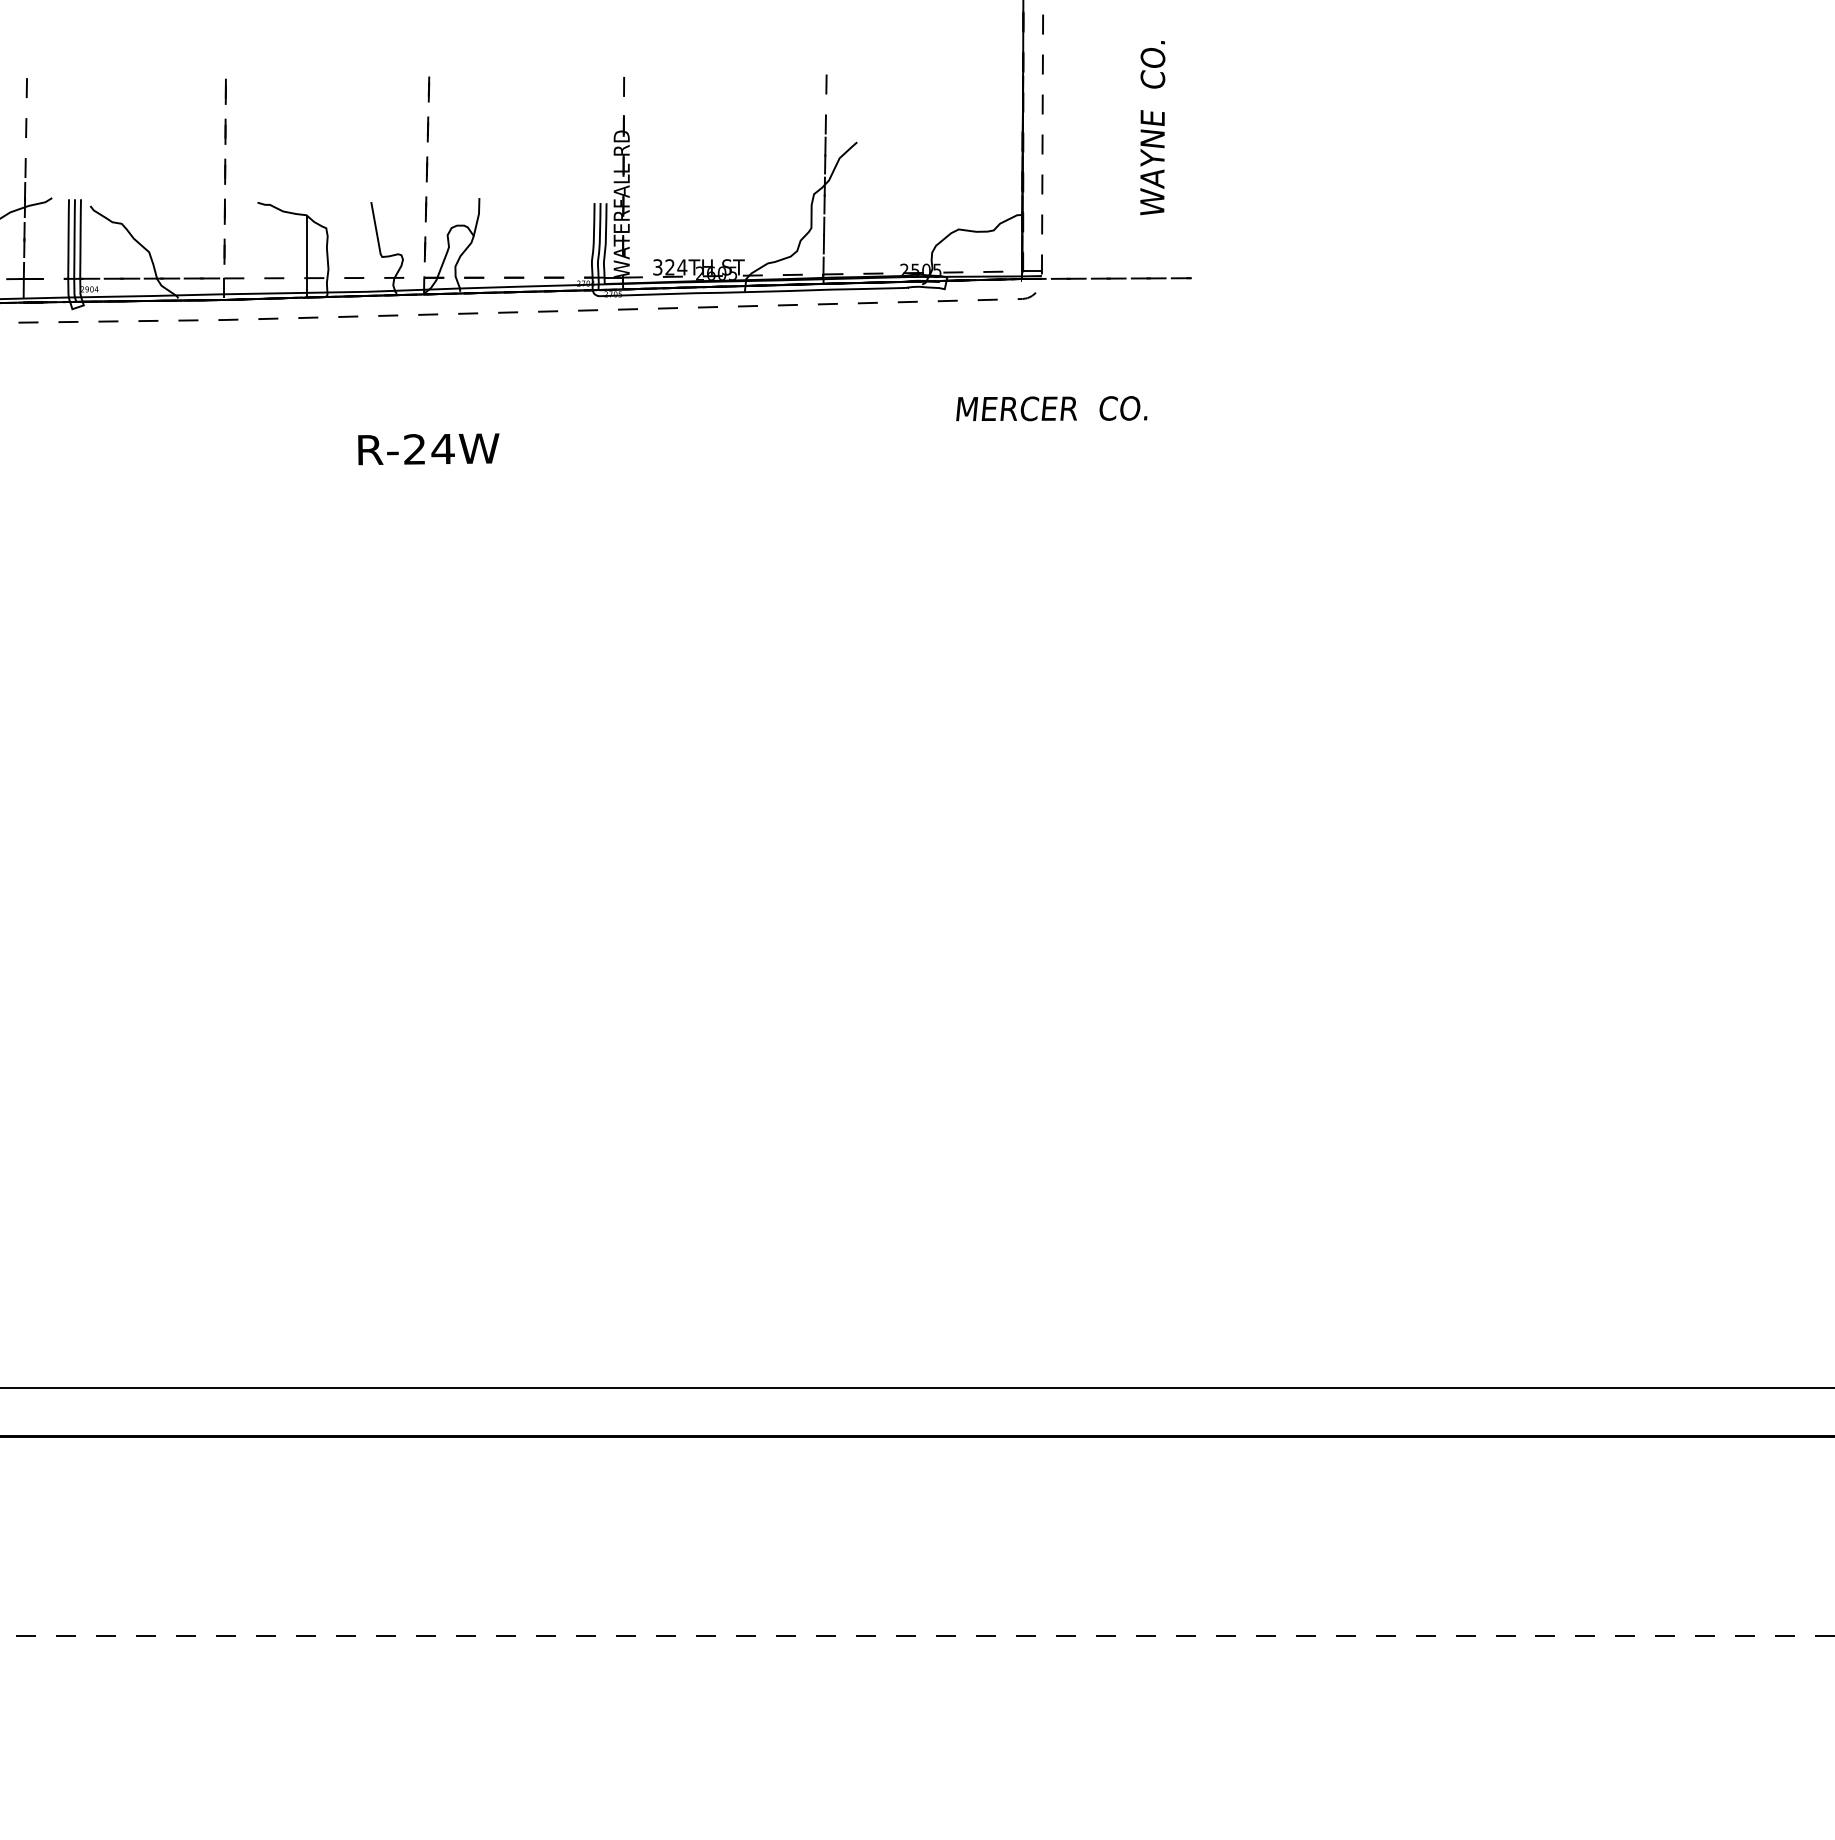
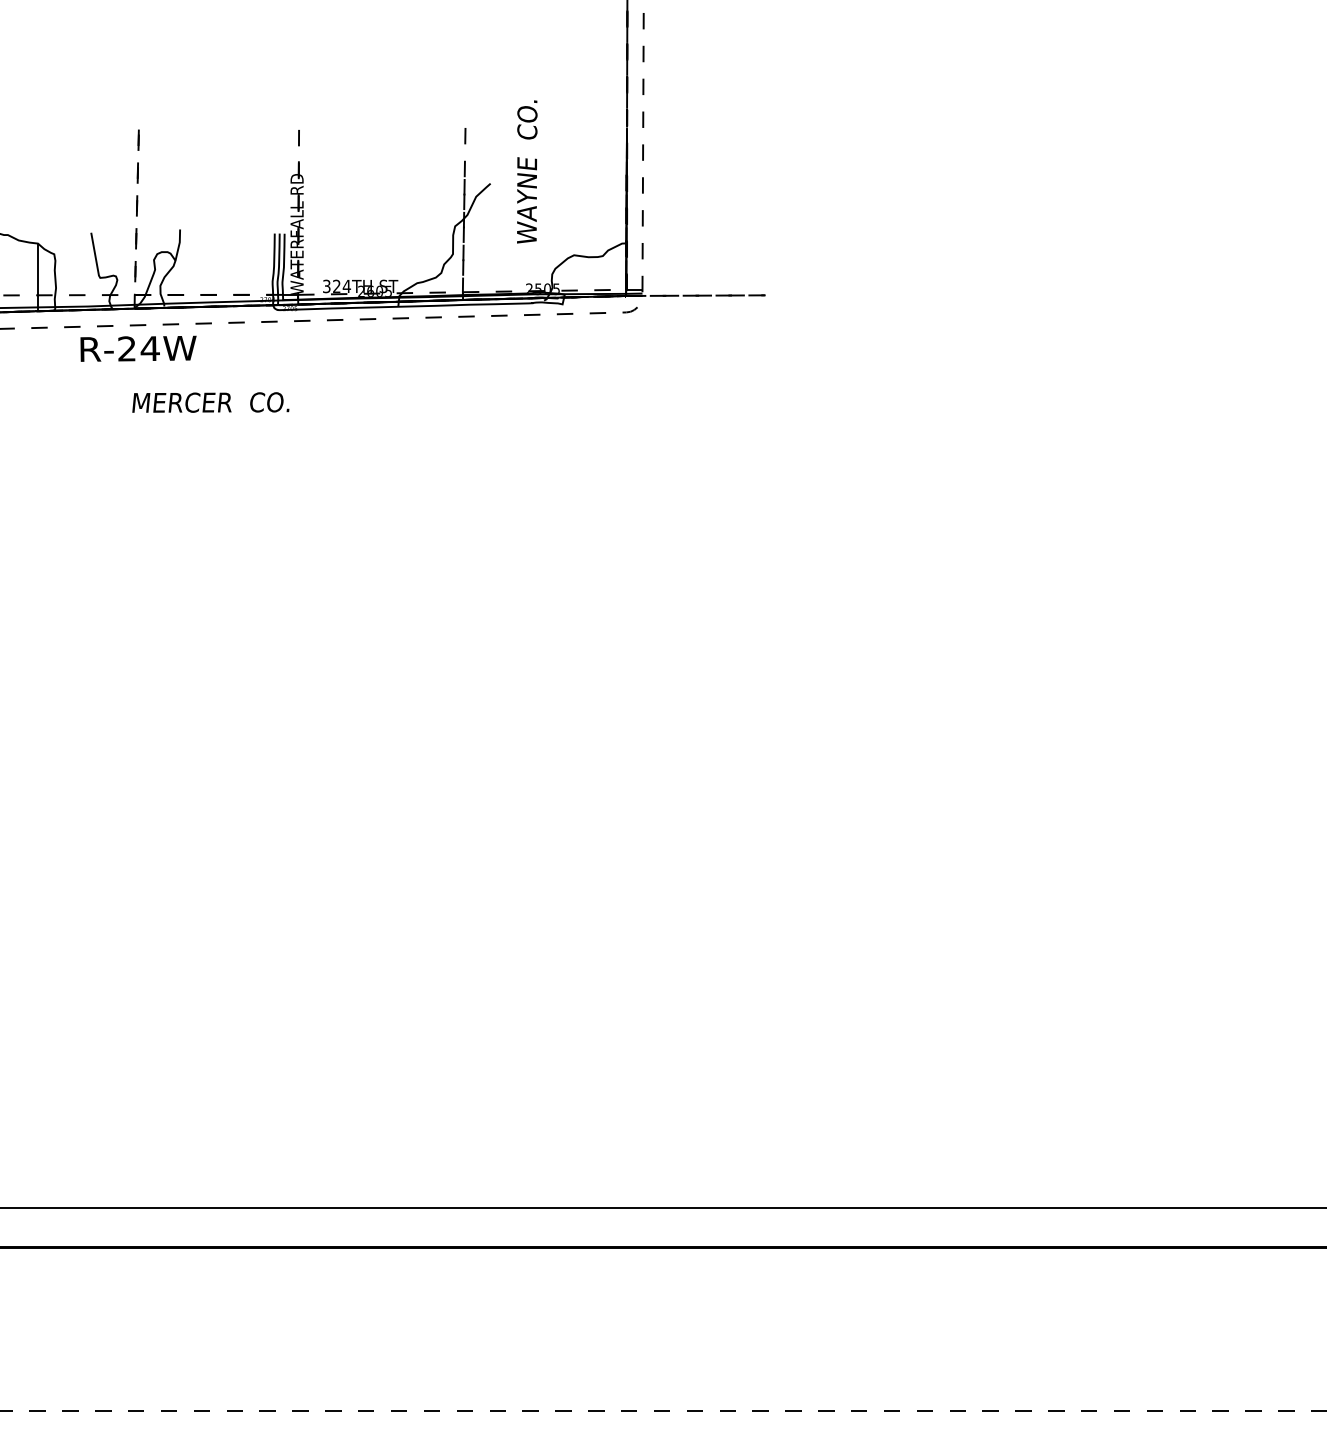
text: (1152, 128) -> (527, 172), moved
text: (1051, 408) -> (210, 402), moved
text: (428, 449) -> (138, 349), moved

